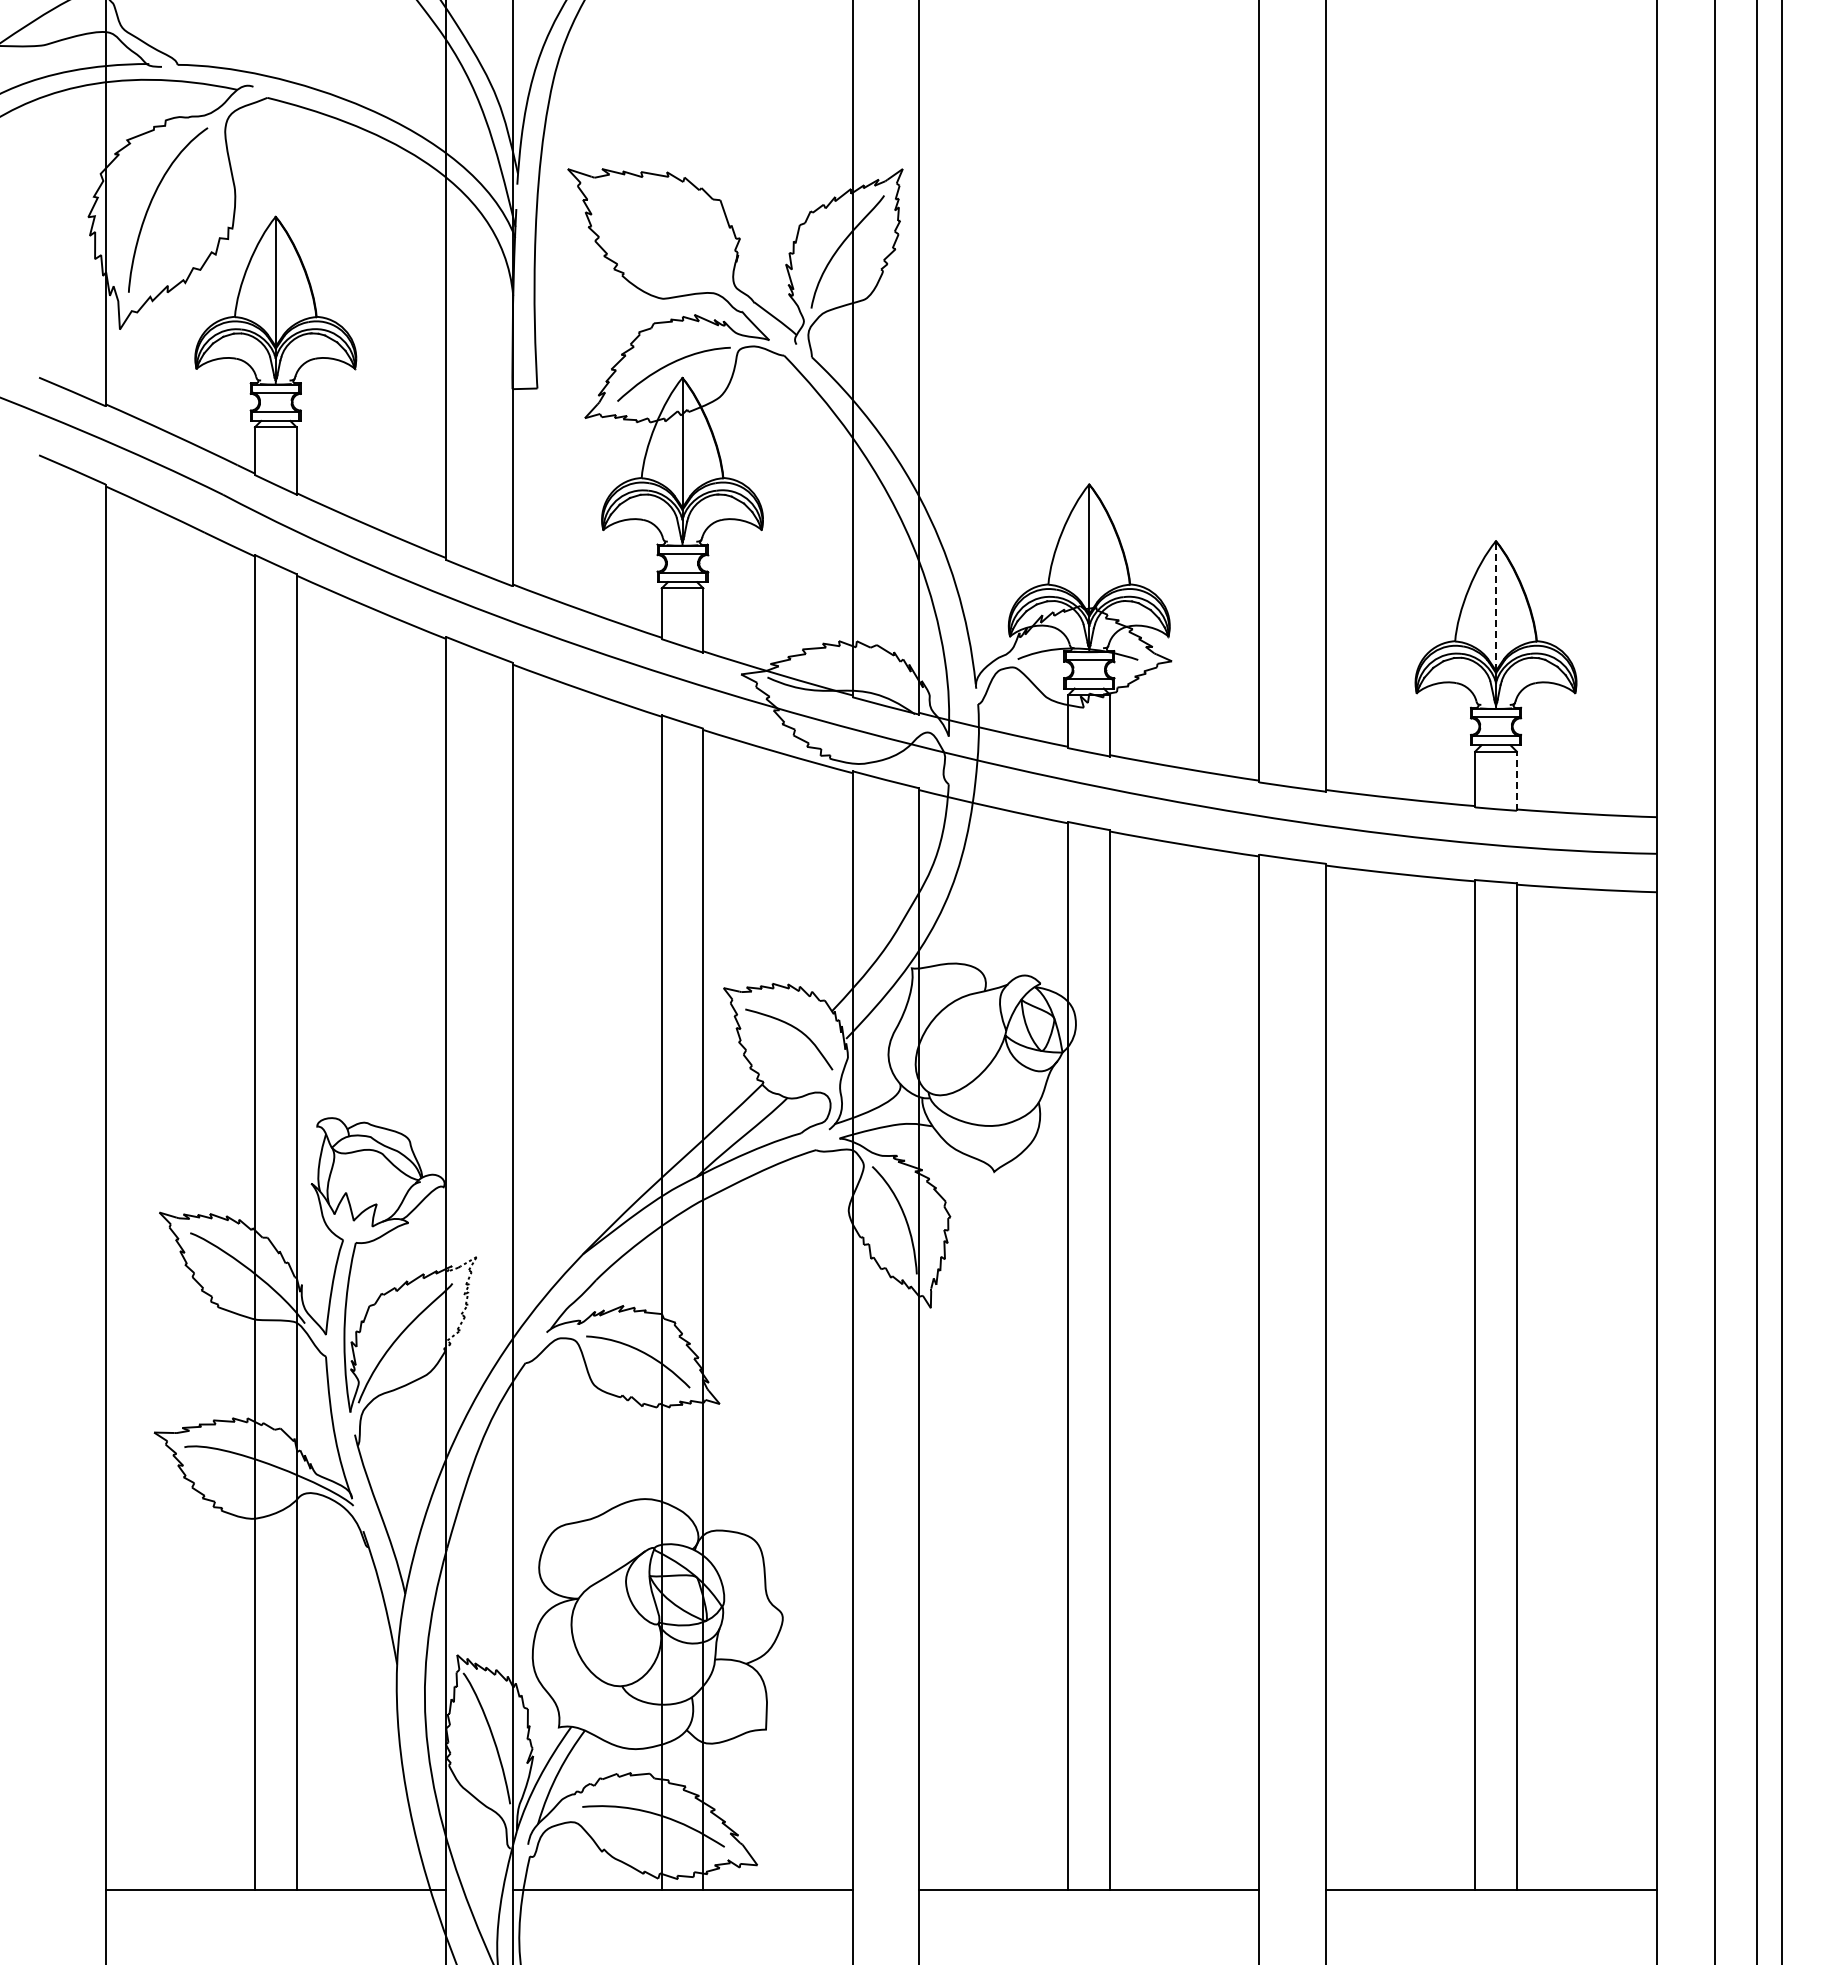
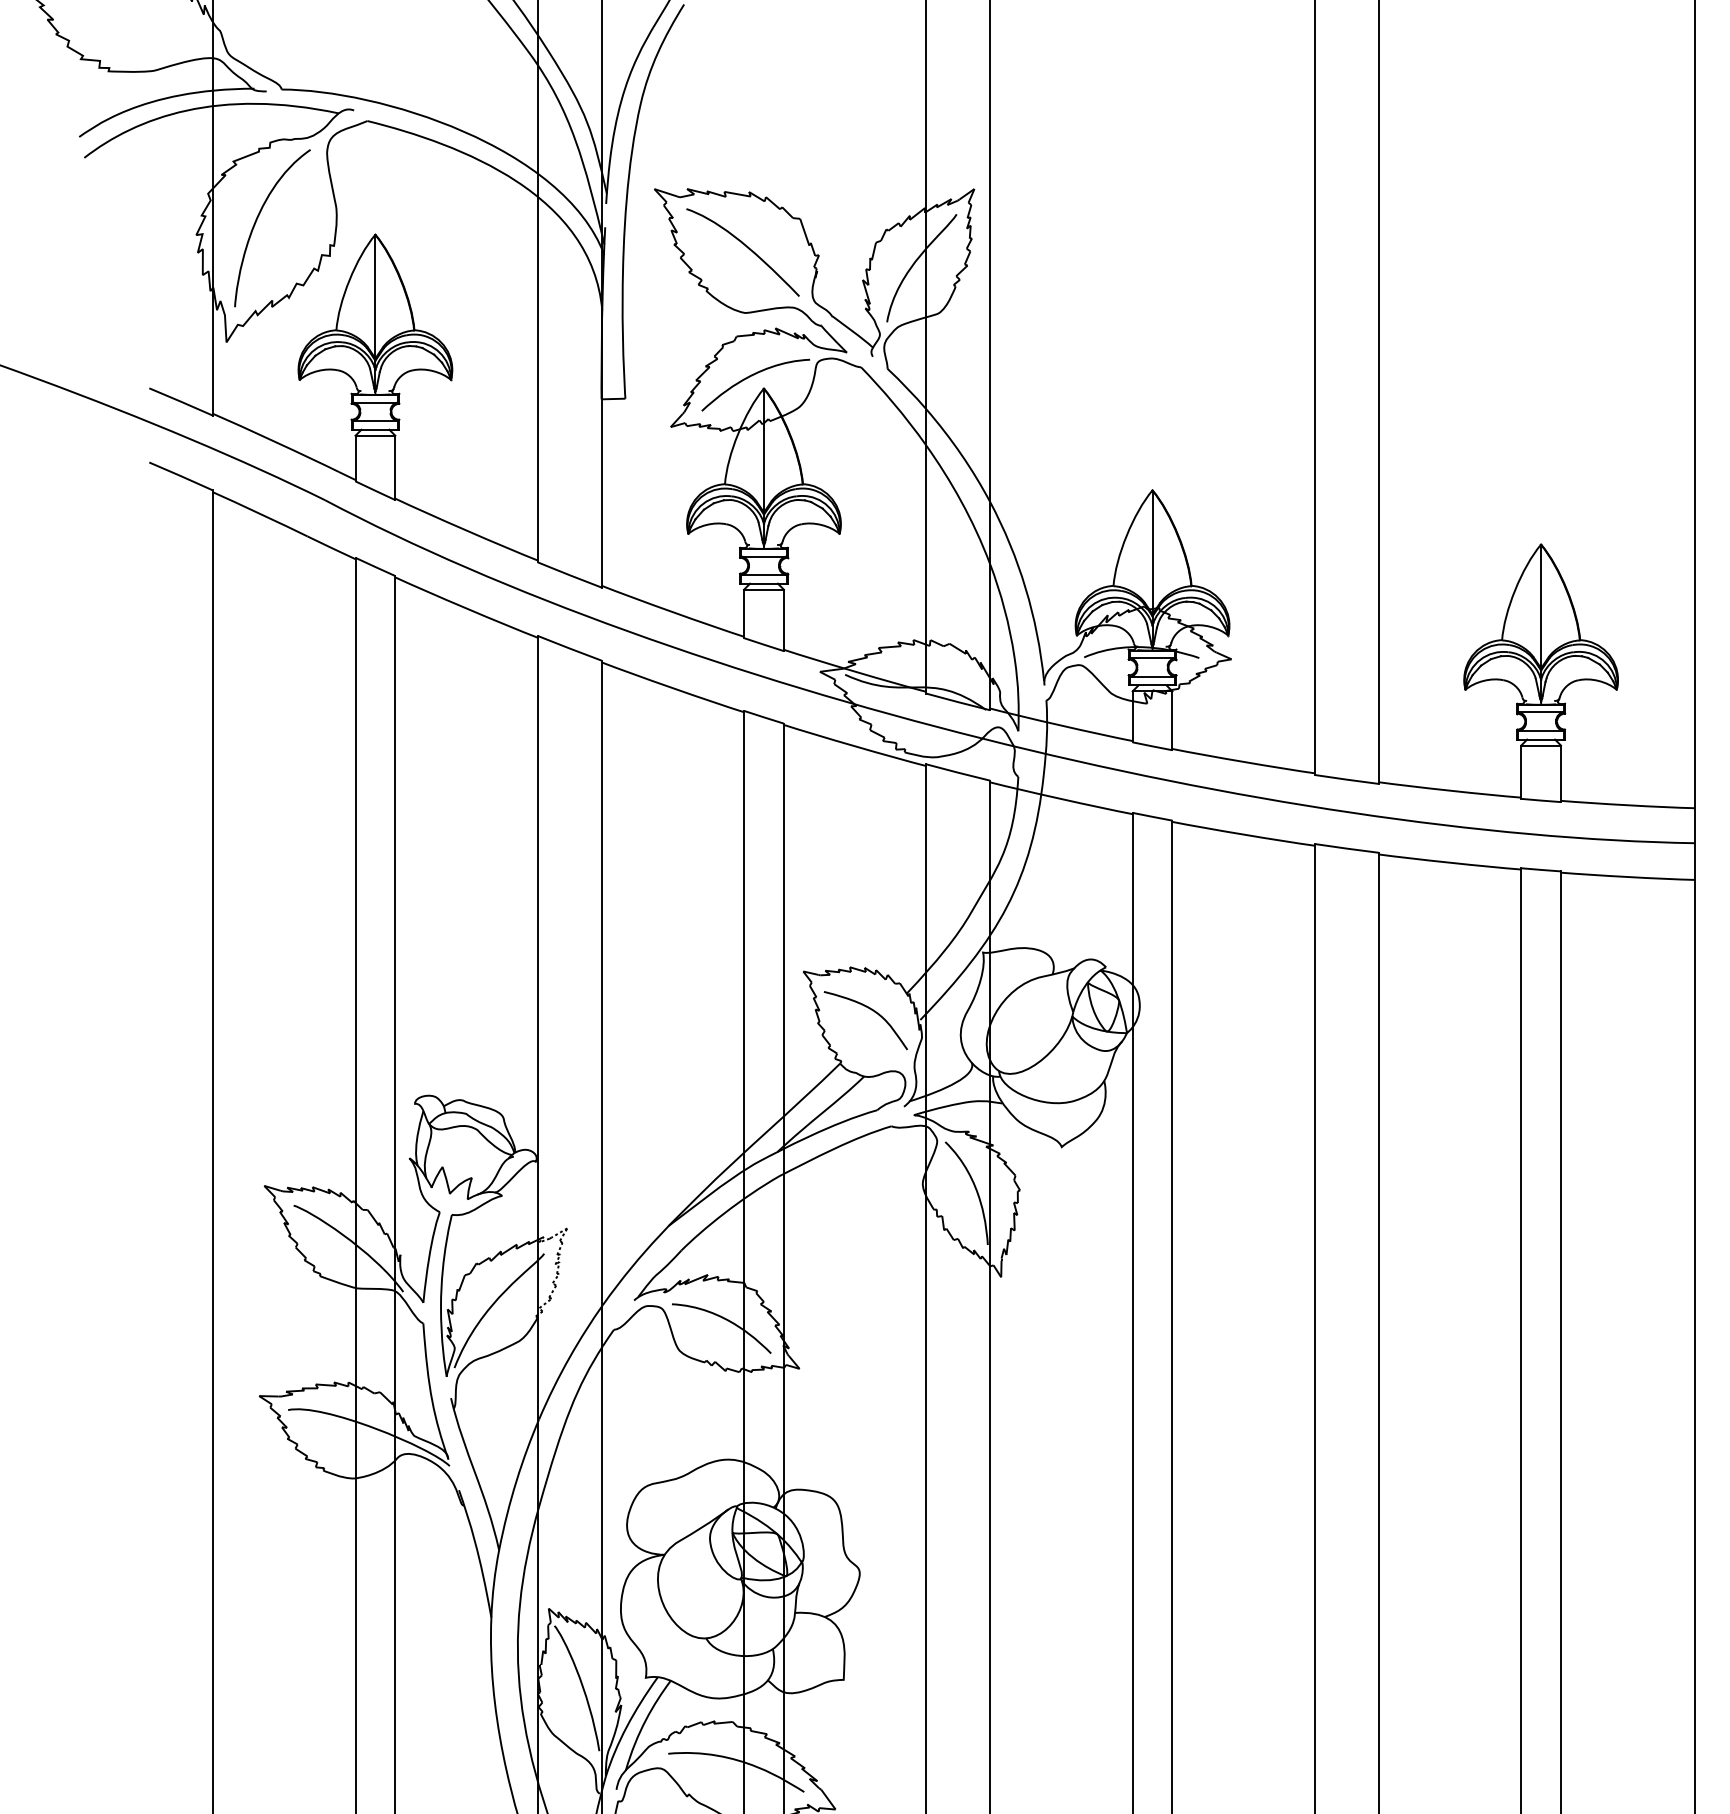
curve: (664, 230) -> (746, 247), added
line: (1496, 606) -> (1541, 606), dashed -> solid
line: (1516, 781) -> (1560, 774), dashed -> solid

